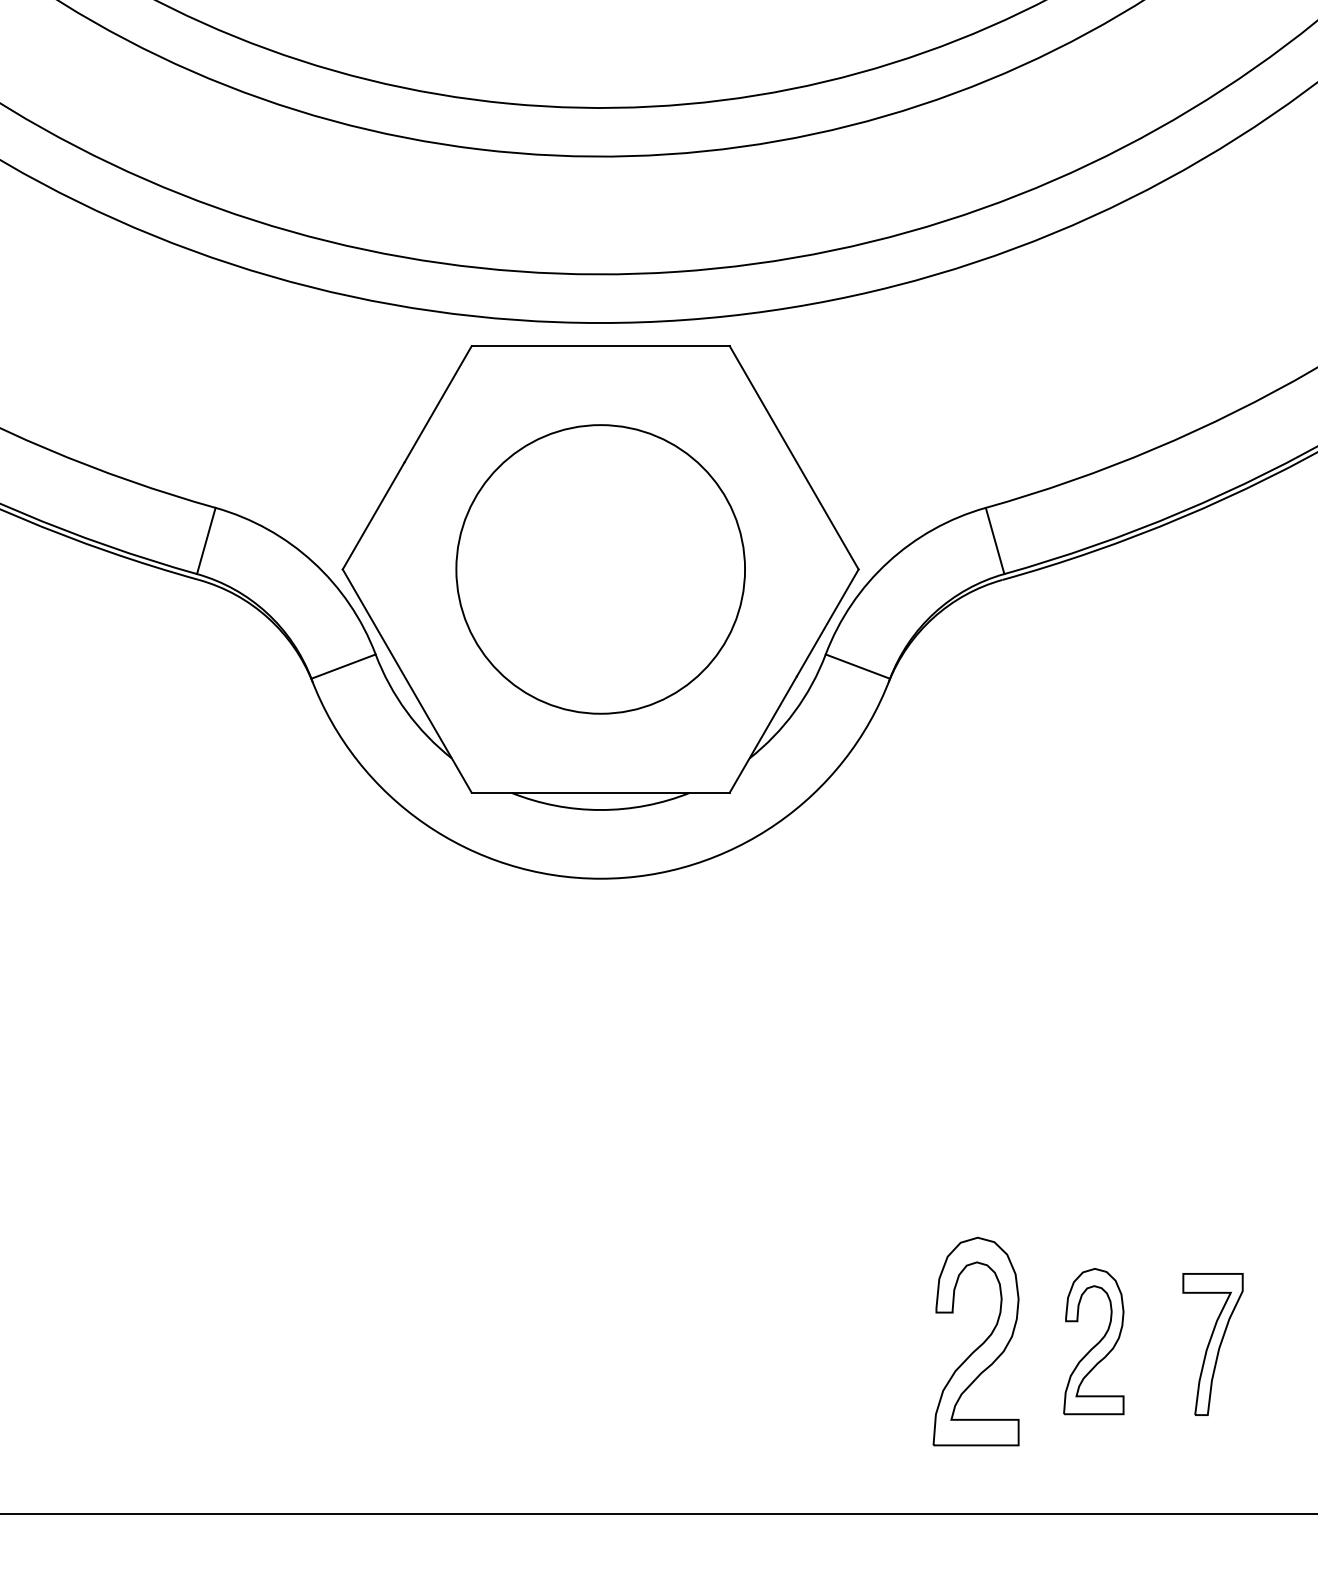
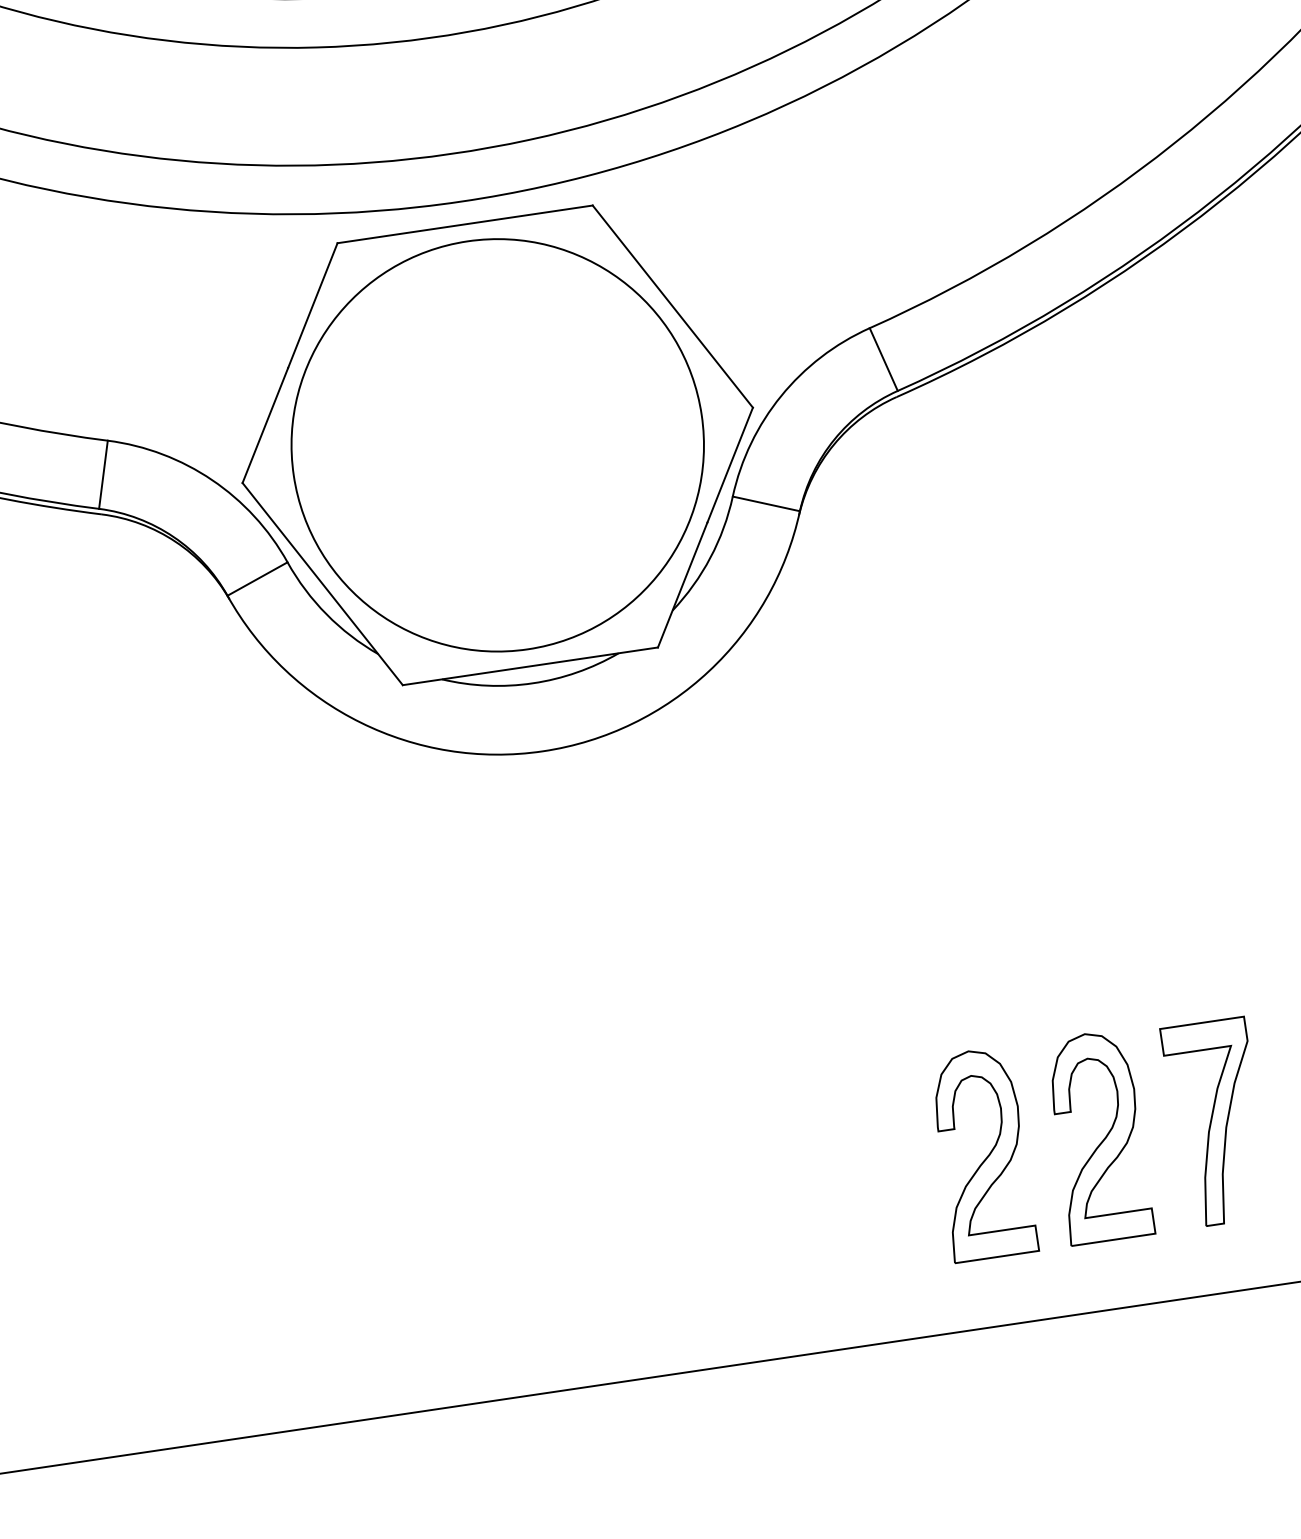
circle: (600, 569) -> (497, 445), size x1.43
part: (1093, 1341) -> (1098, 1137), size x1.43
part: (1212, 1344) -> (1216, 1122), size x1.43

